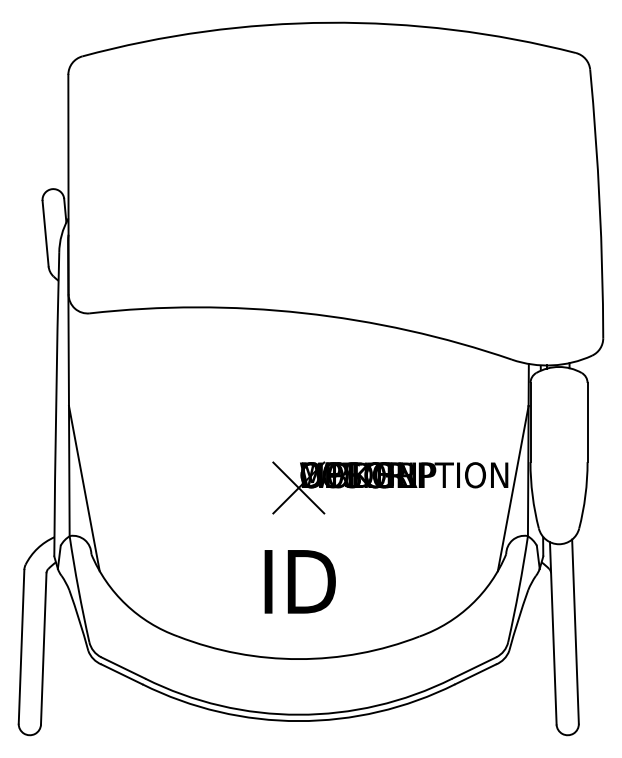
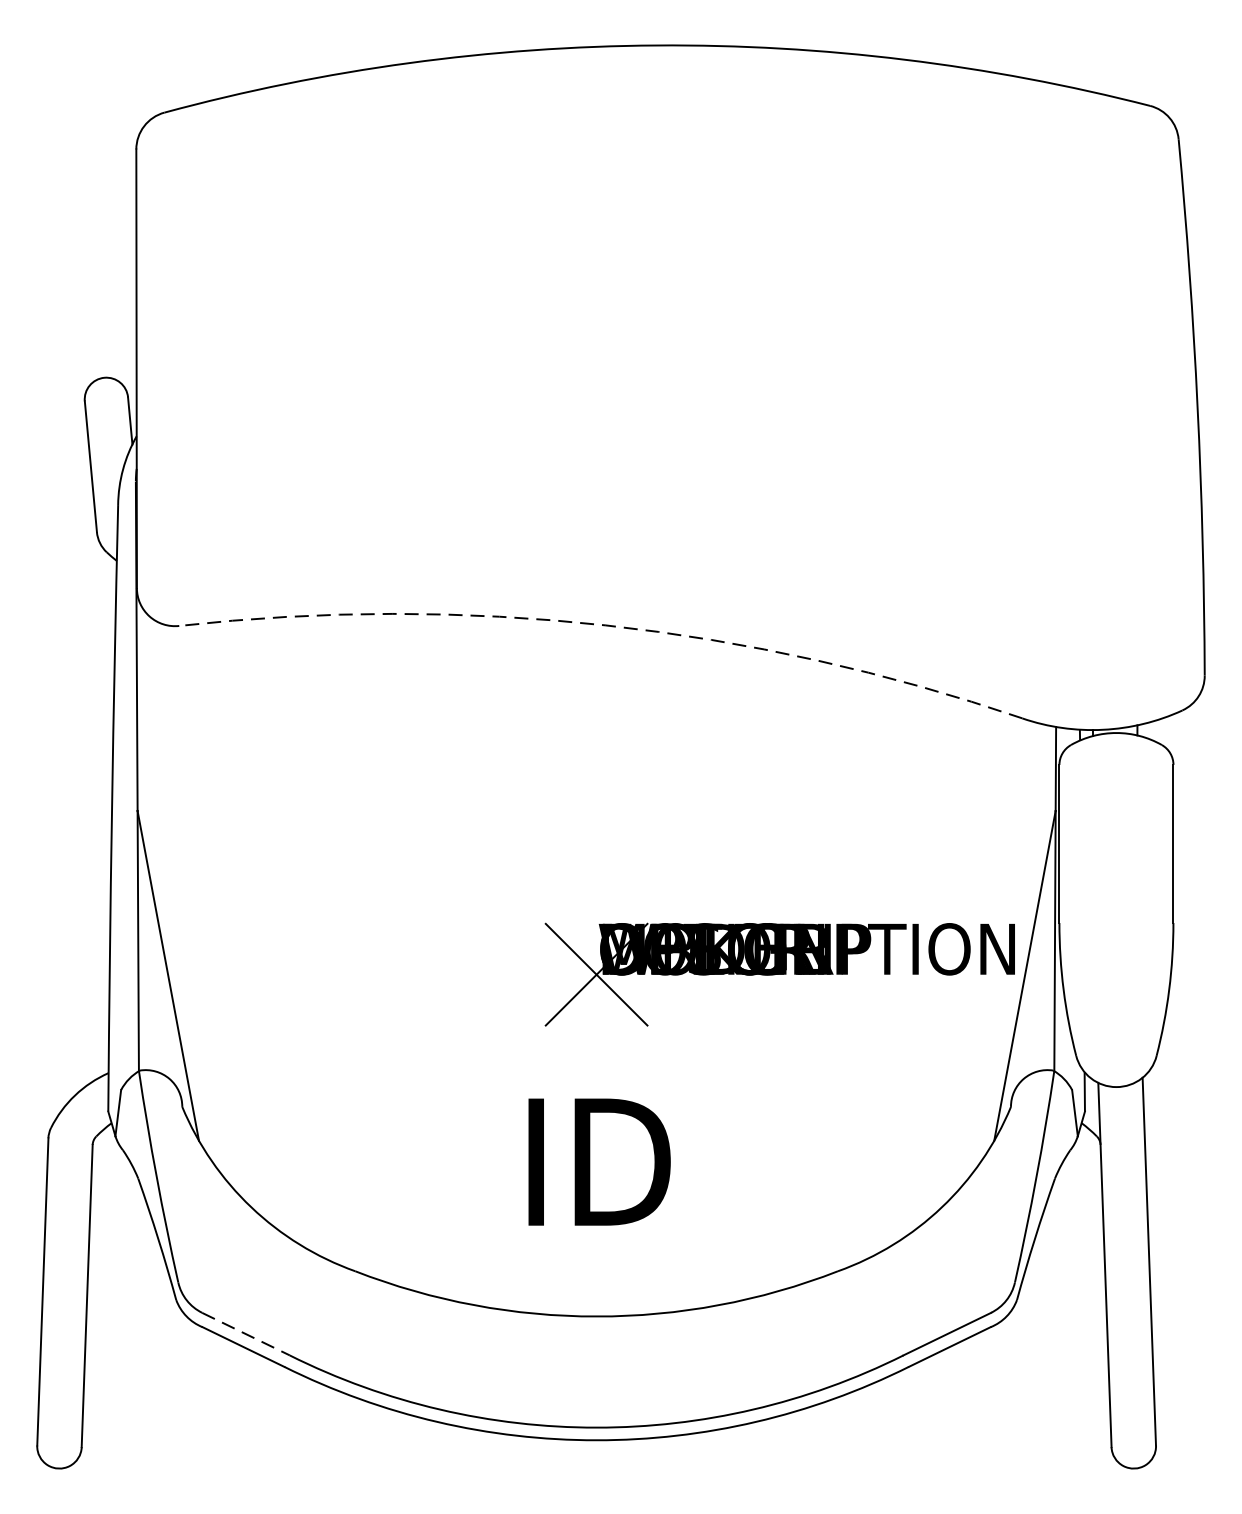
arc: (303, 313) -> (606, 626), solid -> dashed
line: (123, 668) -> (246, 1335), solid -> dashed

